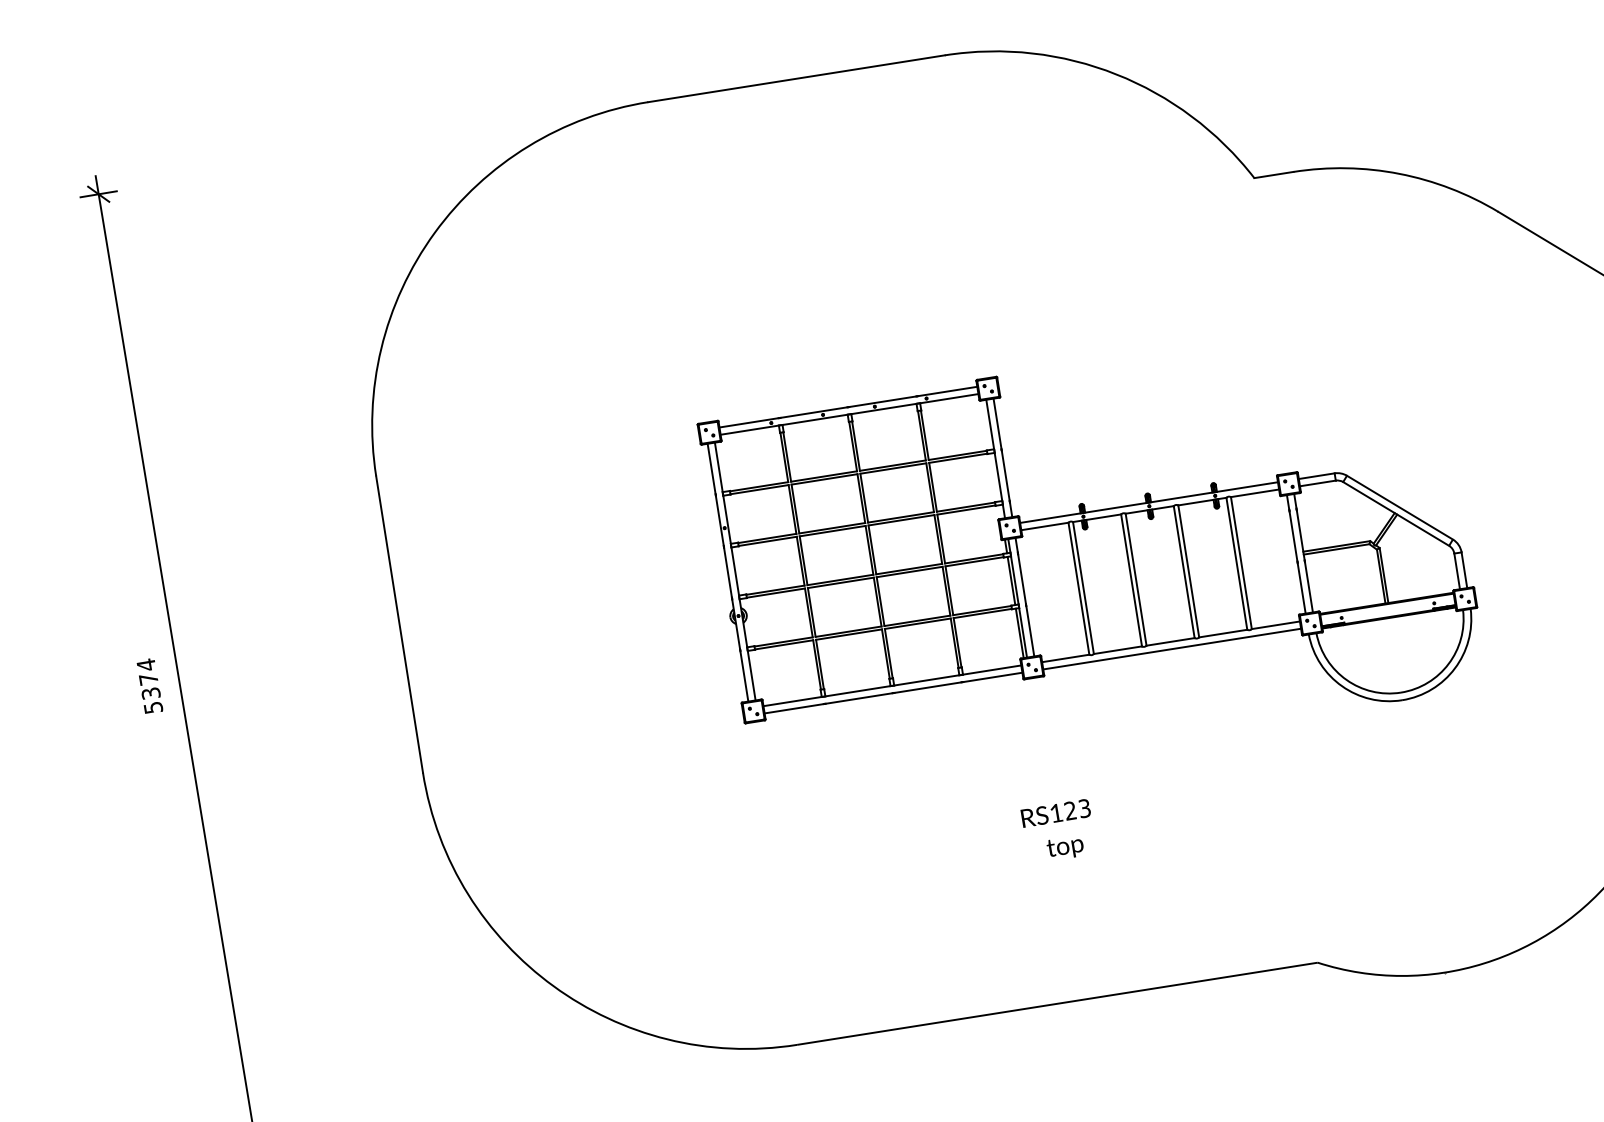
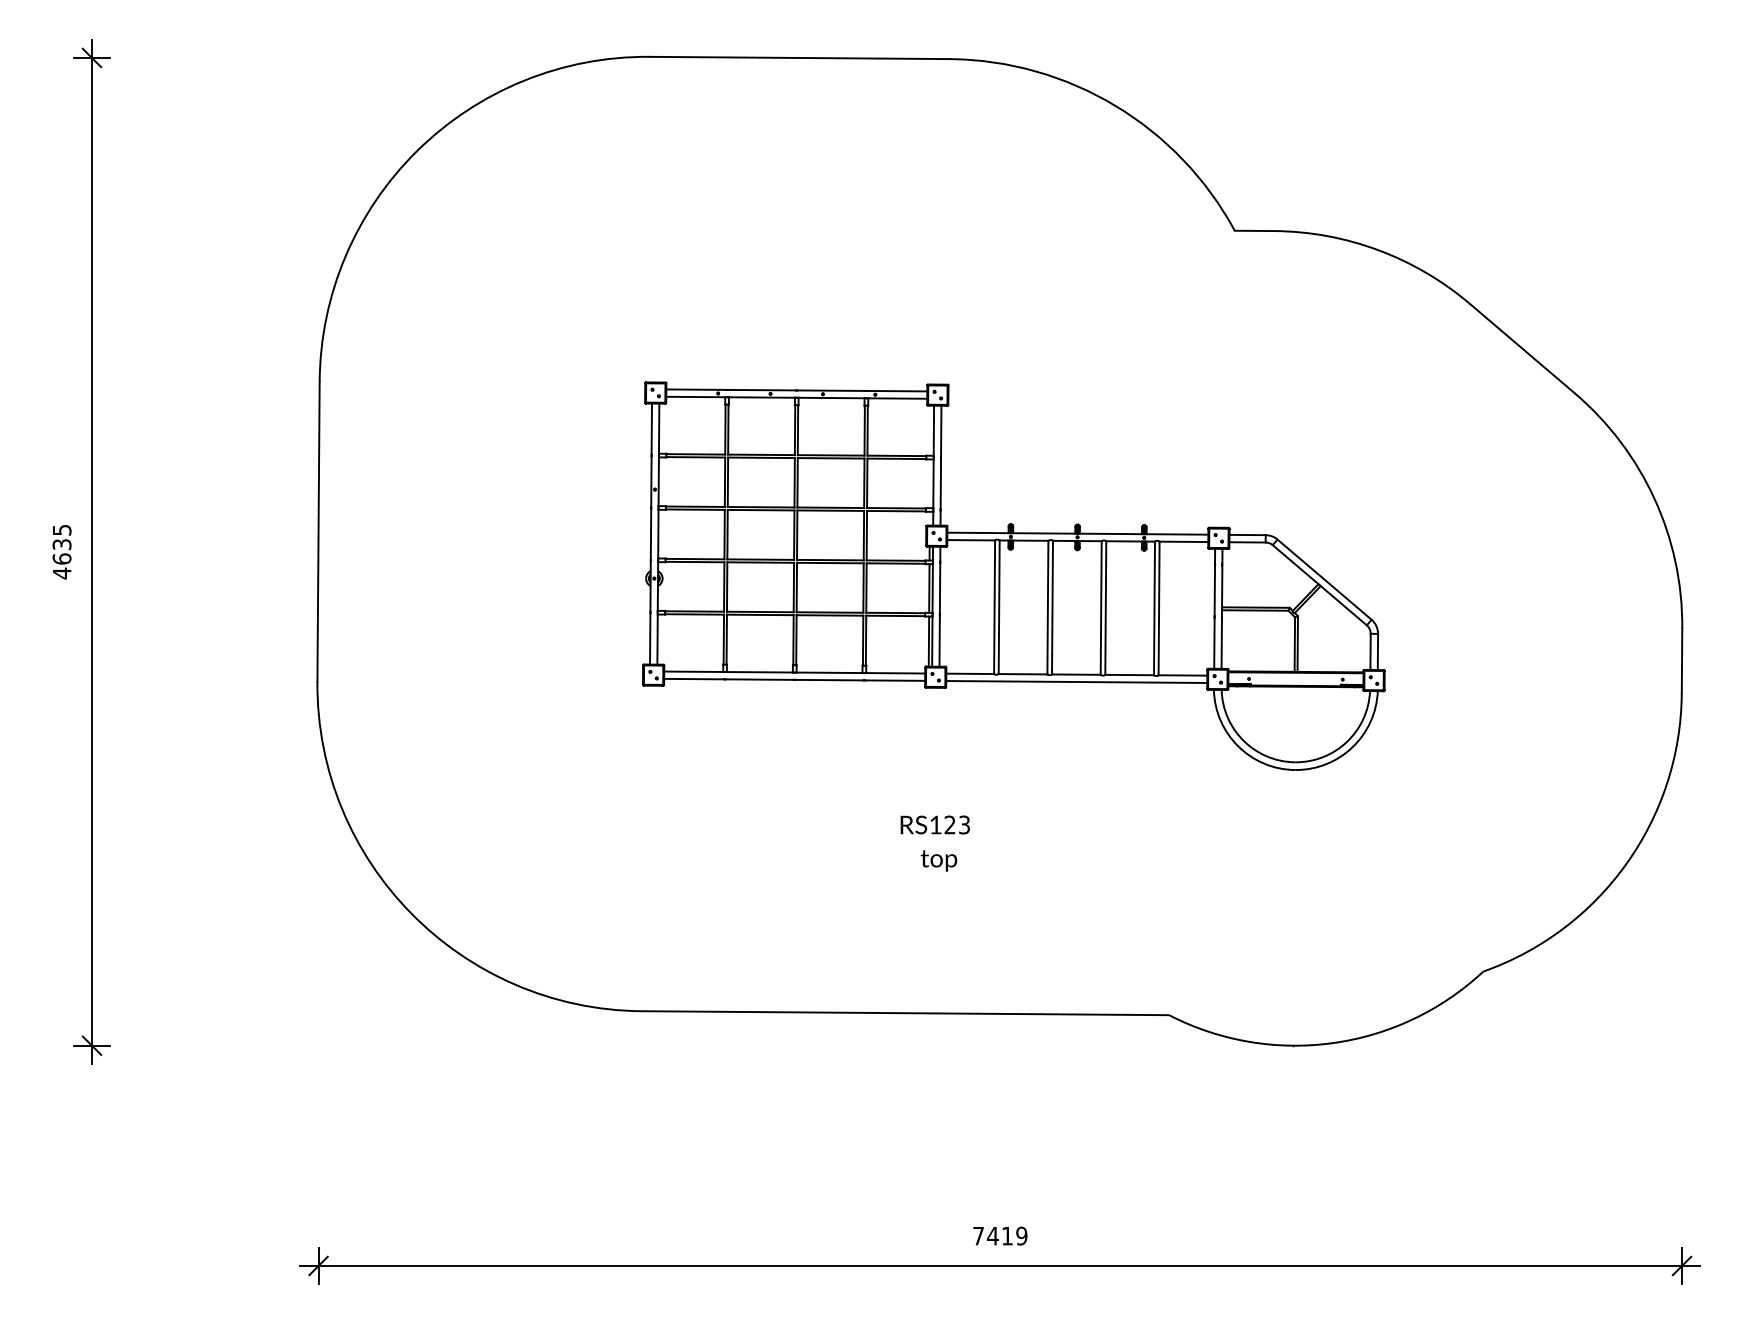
text: (149, 686) -> (61, 551), 5374 -> 4635

